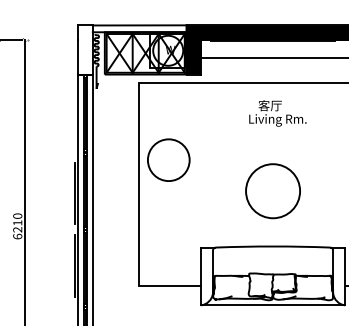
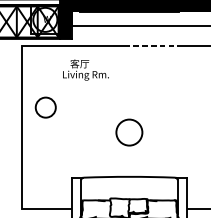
line: (306, 83) -> (156, 46), solid -> dashed
text: (277, 113) -> (85, 70), moved
circle: (168, 160) -> (45, 107), size x0.6
circle: (272, 191) -> (128, 132), size x0.6

